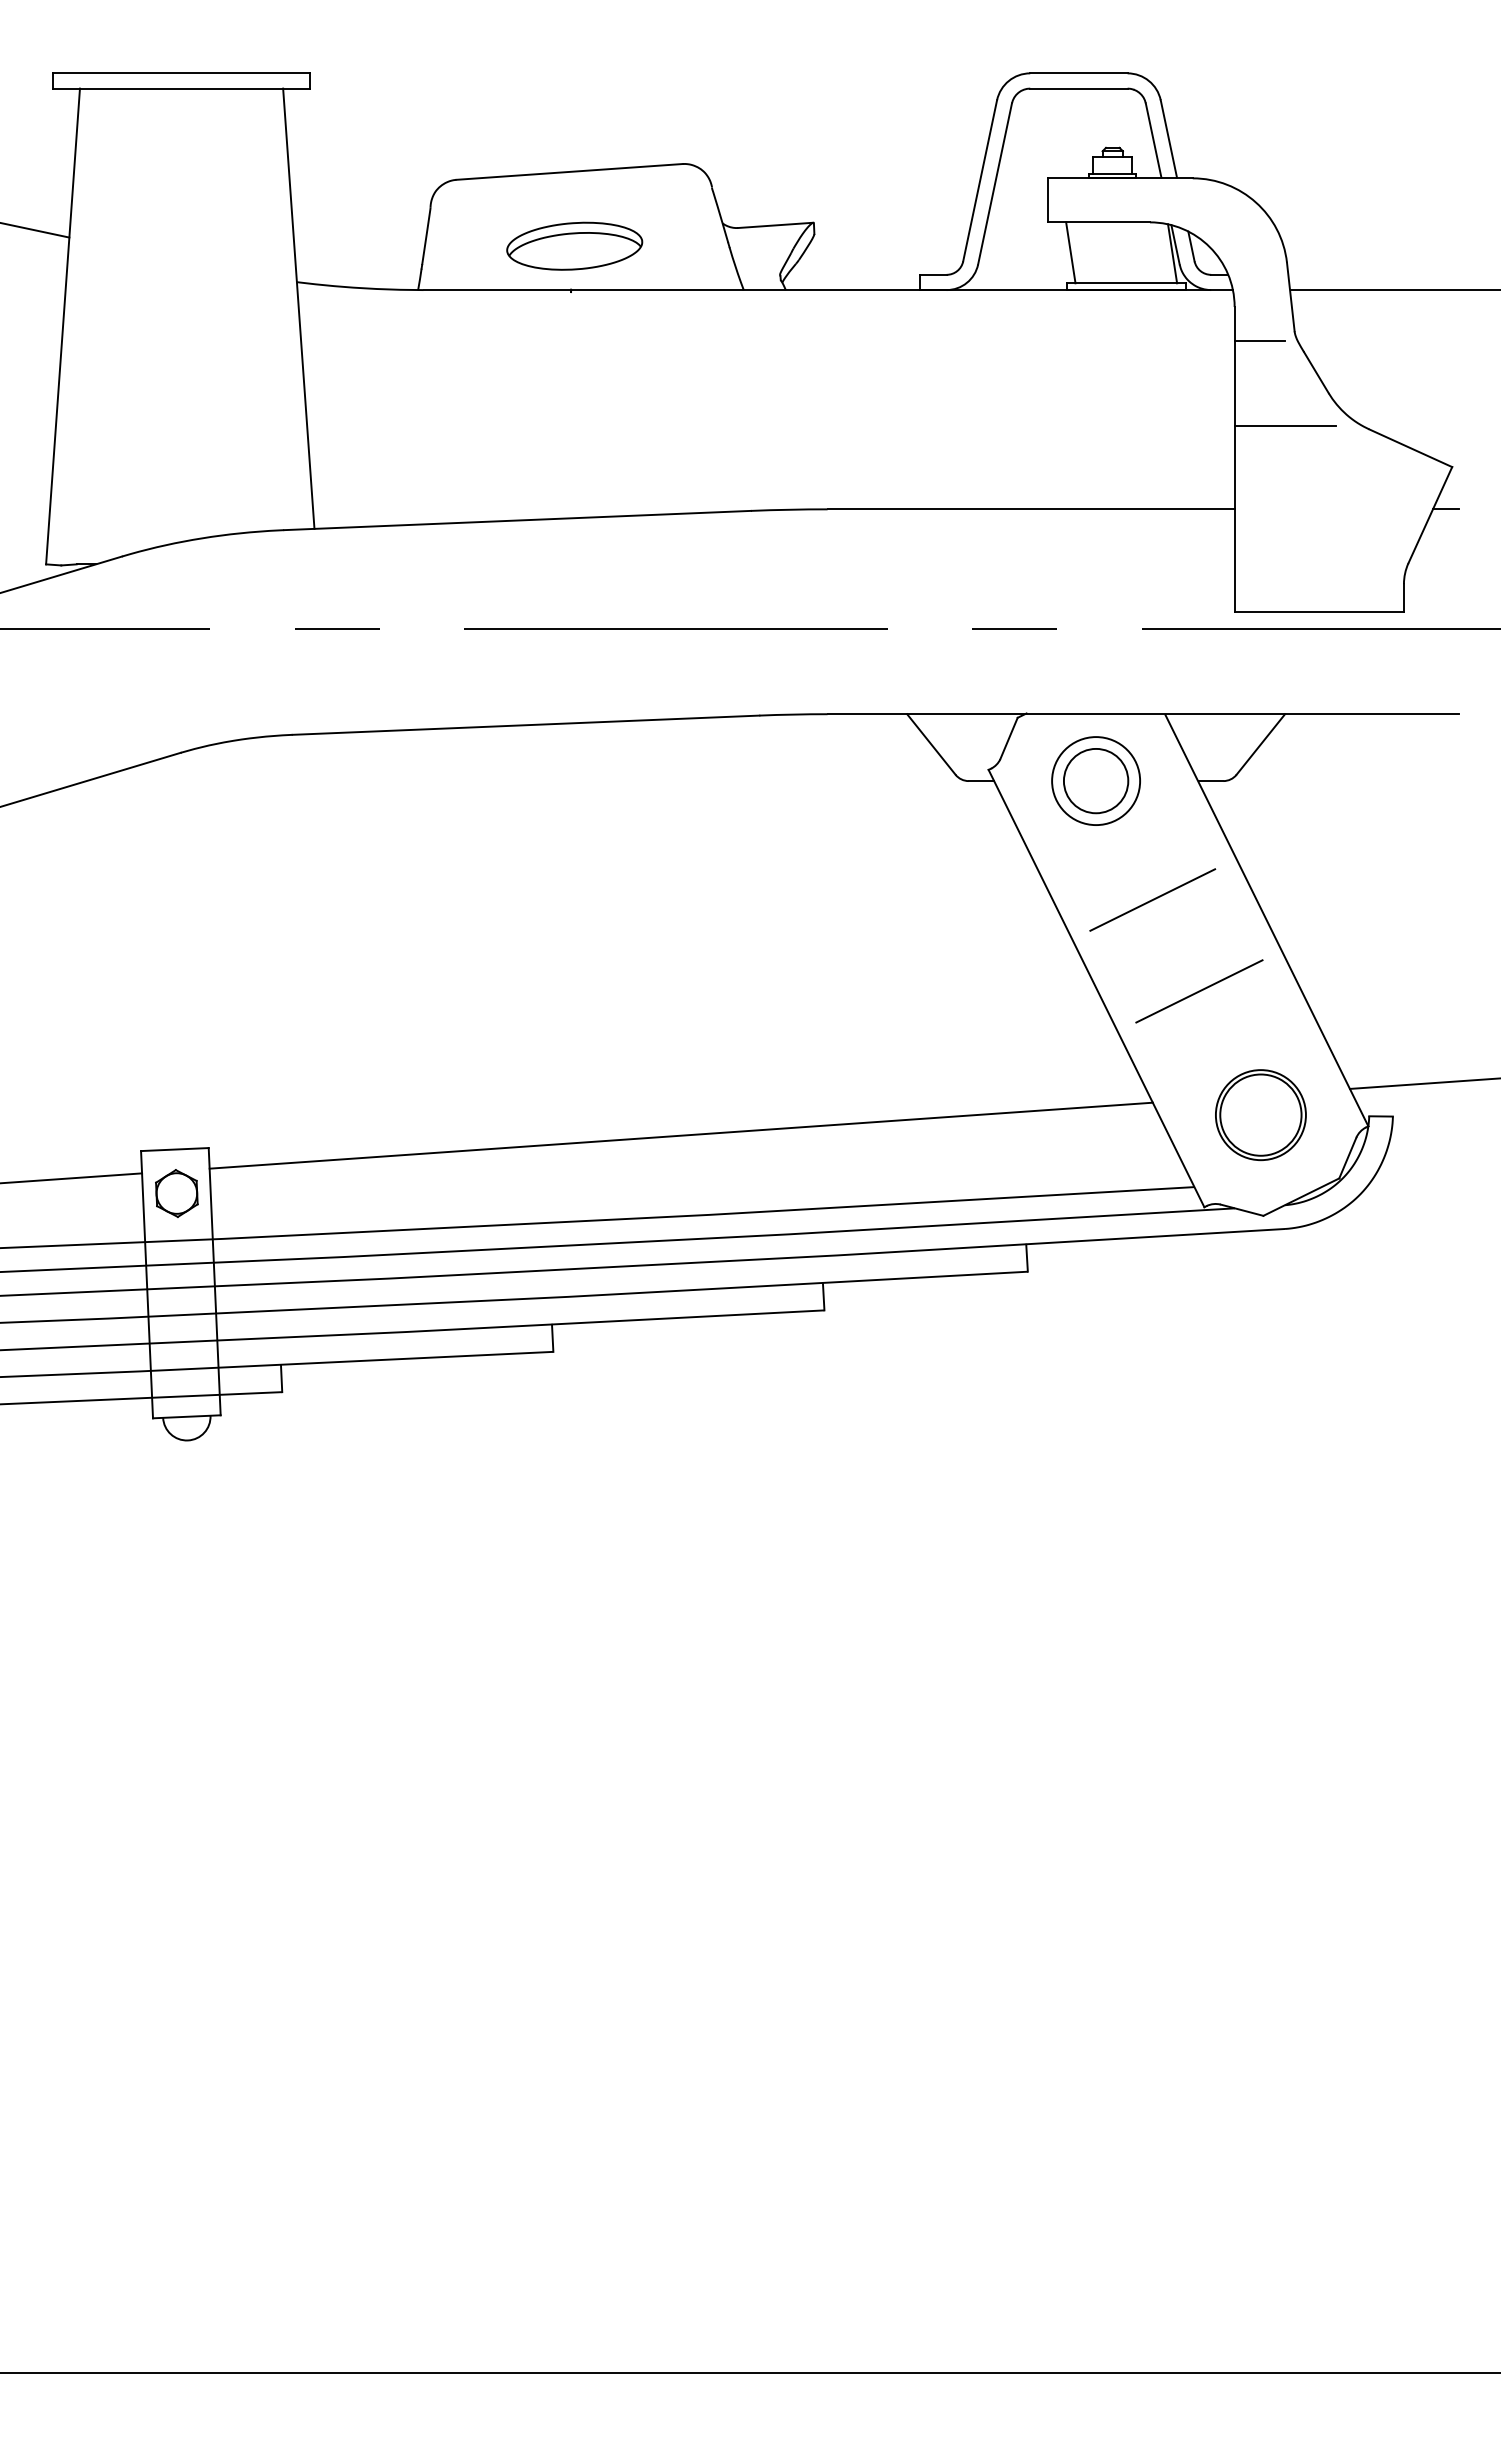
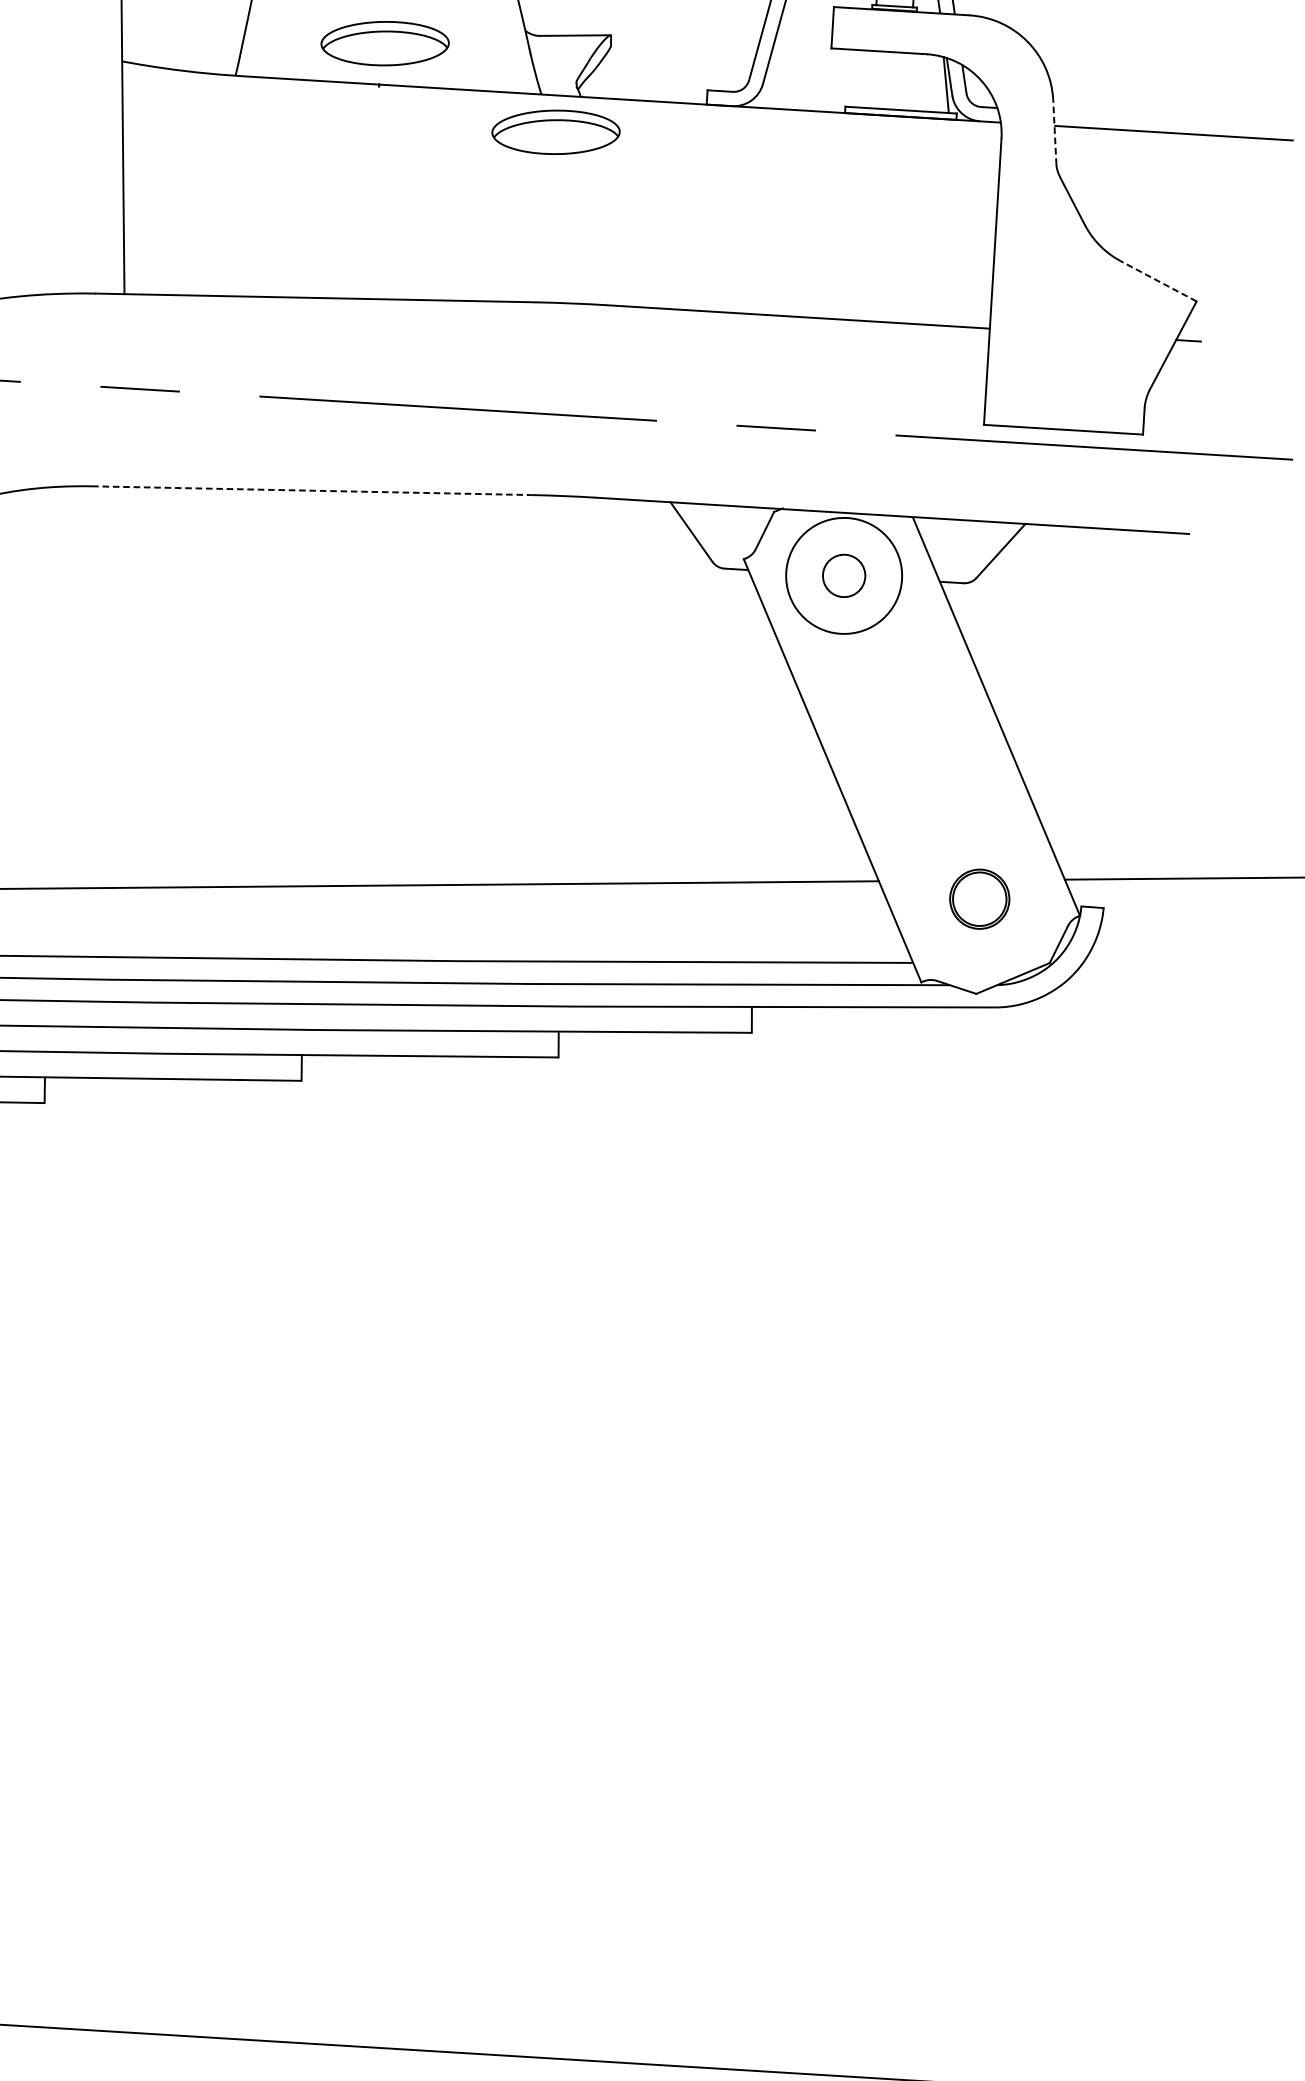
line: (1070, 252) -> (850, 77), removed
line: (1290, 297) -> (1054, 132), solid -> dashed
part: (761, 328) -> (555, 131), added
line: (1259, 340) -> (1022, 171), removed
line: (1285, 425) -> (1042, 252), removed
line: (1410, 448) -> (1158, 281), solid -> dashed
line: (525, 725) -> (311, 490), solid -> dashed
circle: (1095, 780) -> (843, 575), size x0.7
circle: (1096, 781) -> (844, 576), size x1.4
line: (1152, 899) -> (890, 690), removed
line: (1199, 991) -> (929, 779), removed
part: (1260, 1115) -> (979, 899), size x0.7

